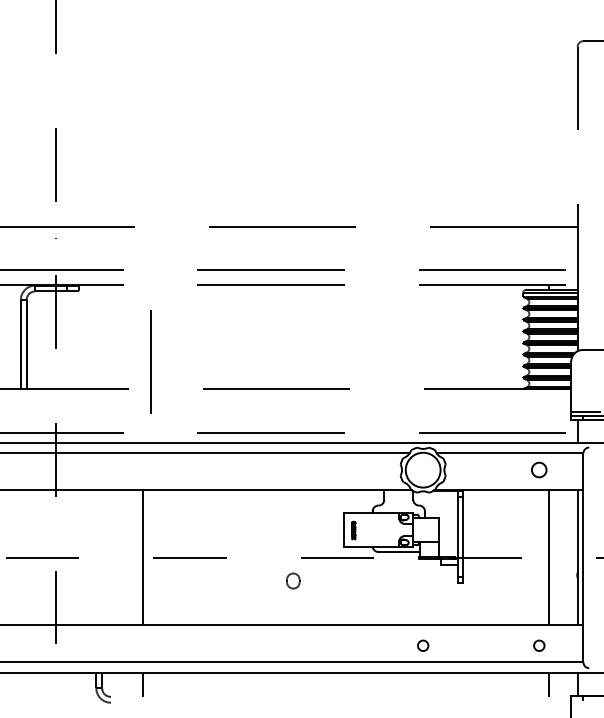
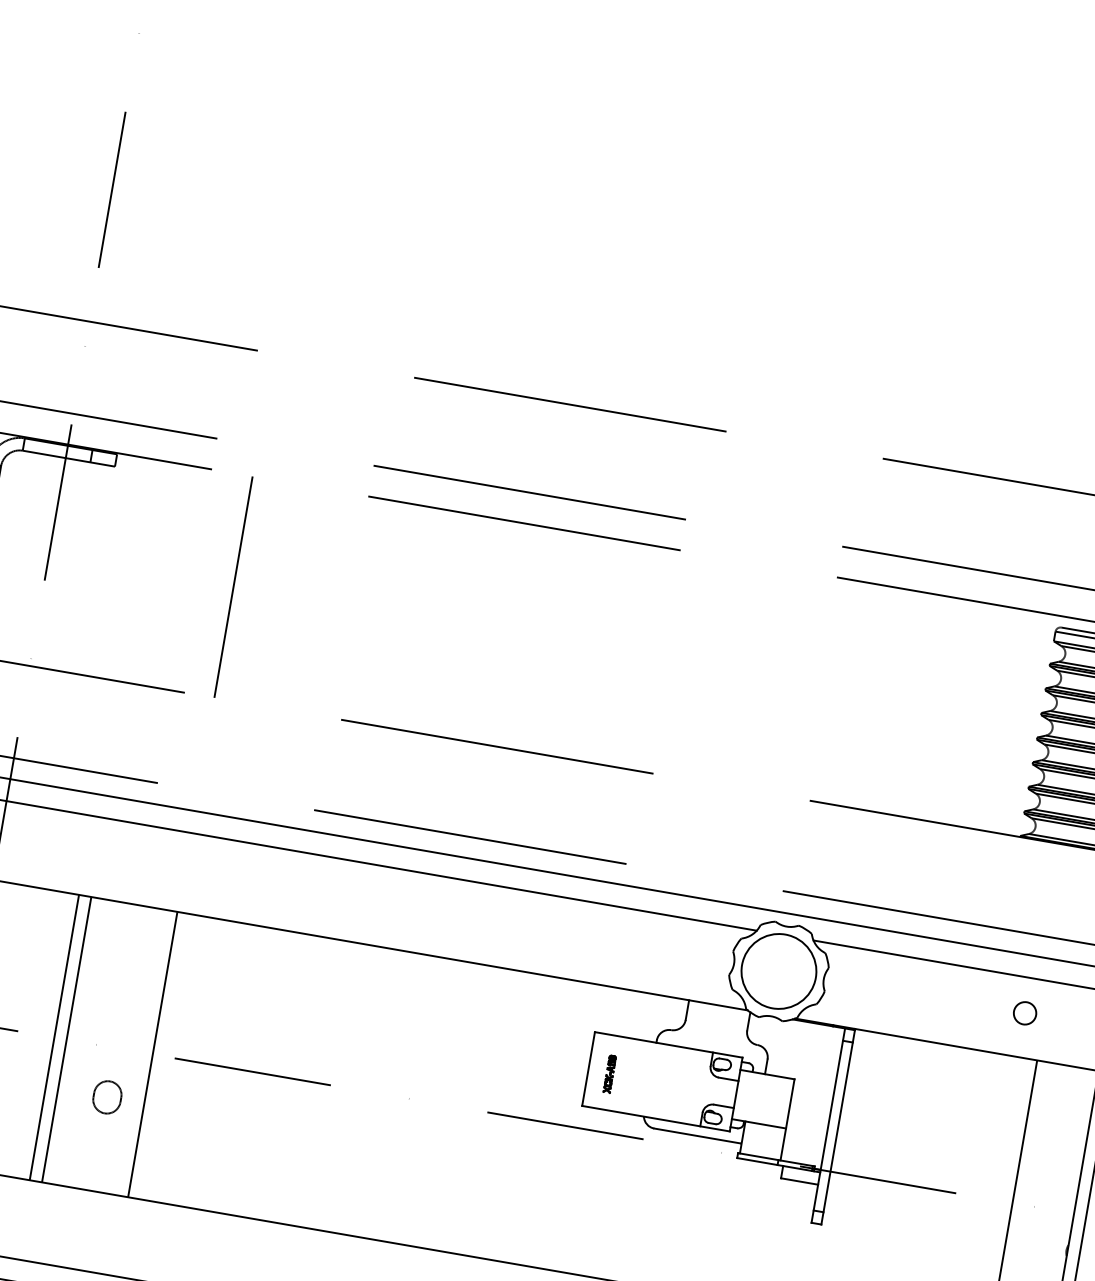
line: (150, 361) -> (233, 585), moved
circle: (539, 469) -> (1025, 1012), size x0.71
line: (96, 557) -> (54, 1036), added
line: (102, 557) -> (67, 1039), added
part: (293, 580) -> (107, 1096), moved

